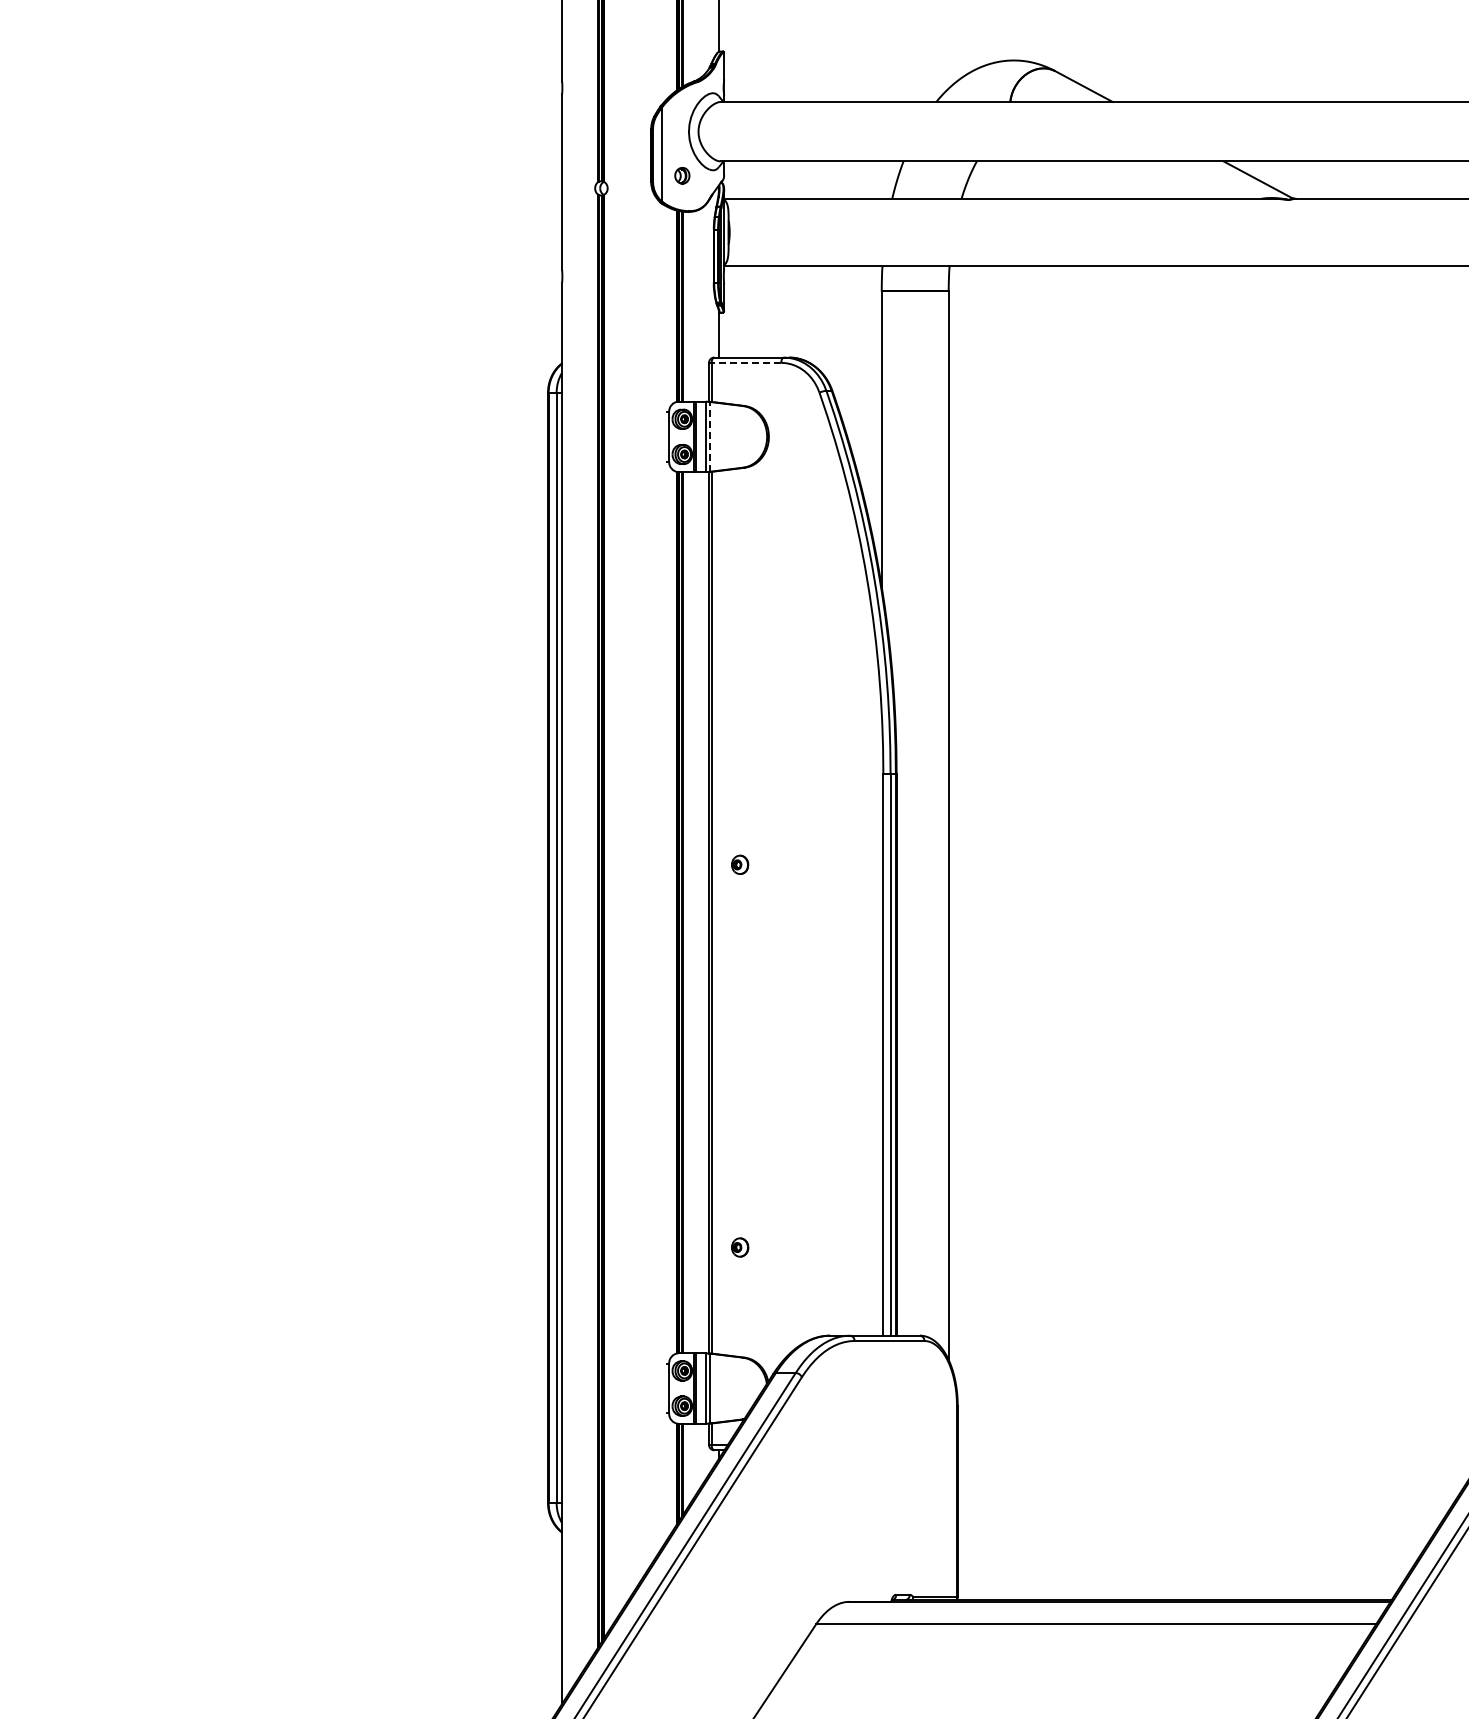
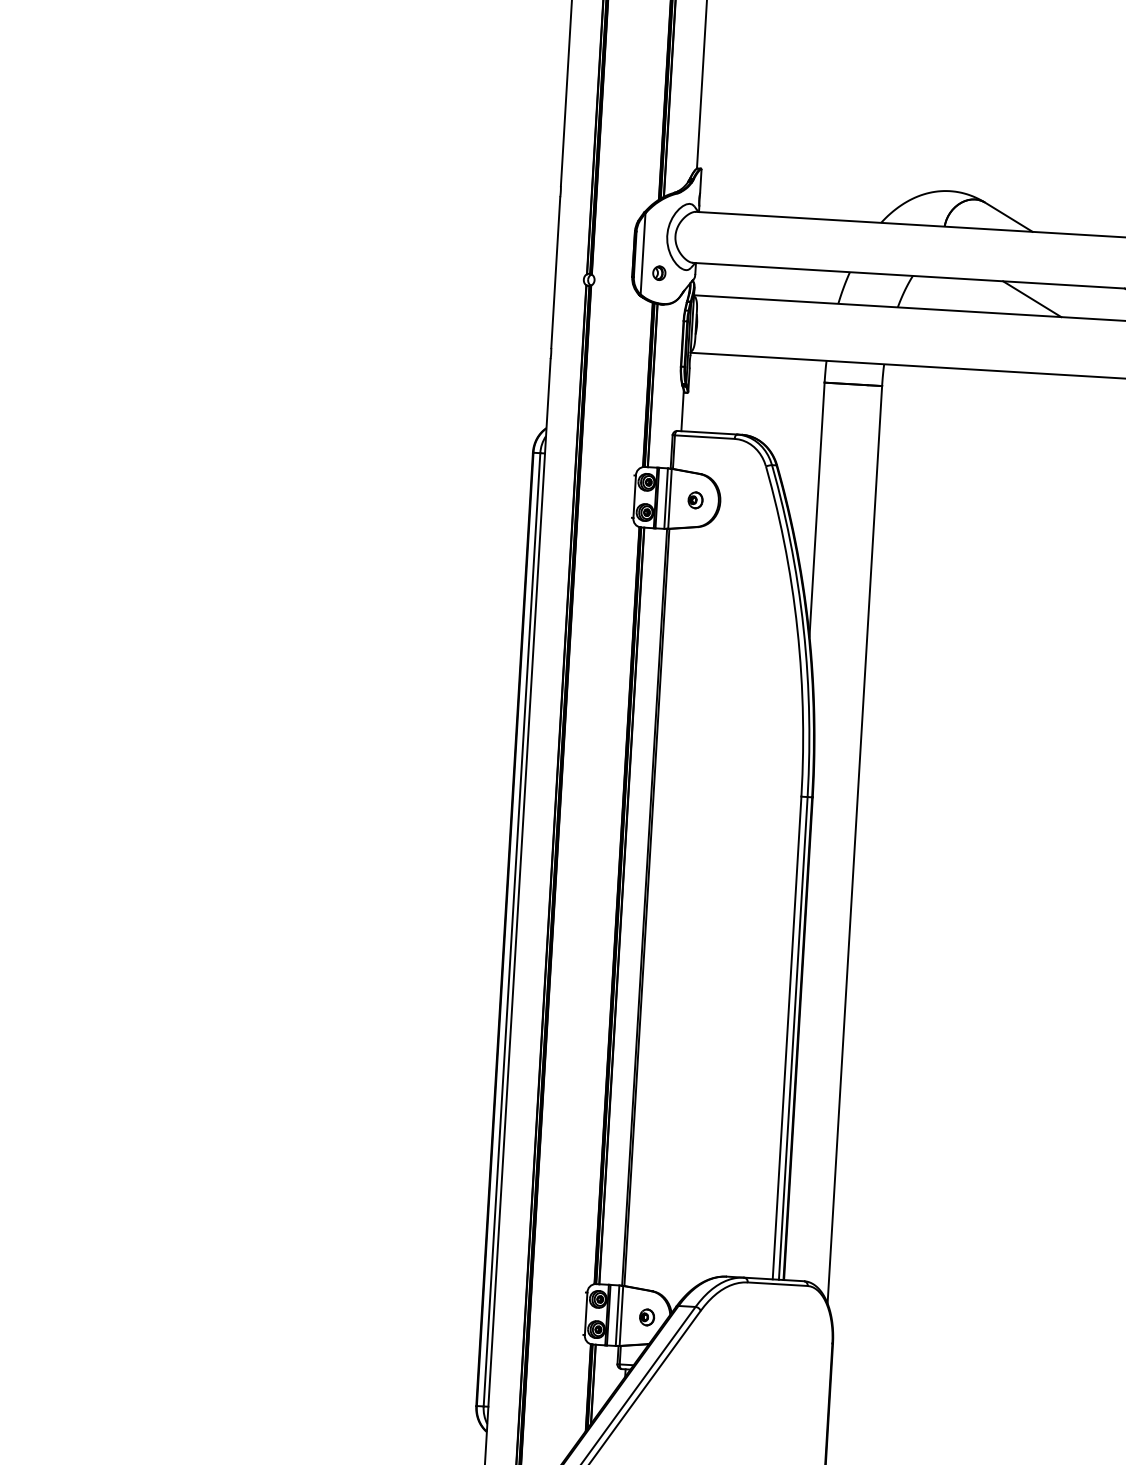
line: (1116, 179) -> (1031, 298), added
line: (746, 362) -> (704, 436), dashed -> solid
line: (710, 436) -> (670, 498), dashed -> solid
part: (740, 864) -> (695, 500), moved
part: (740, 1247) -> (647, 1317), moved

